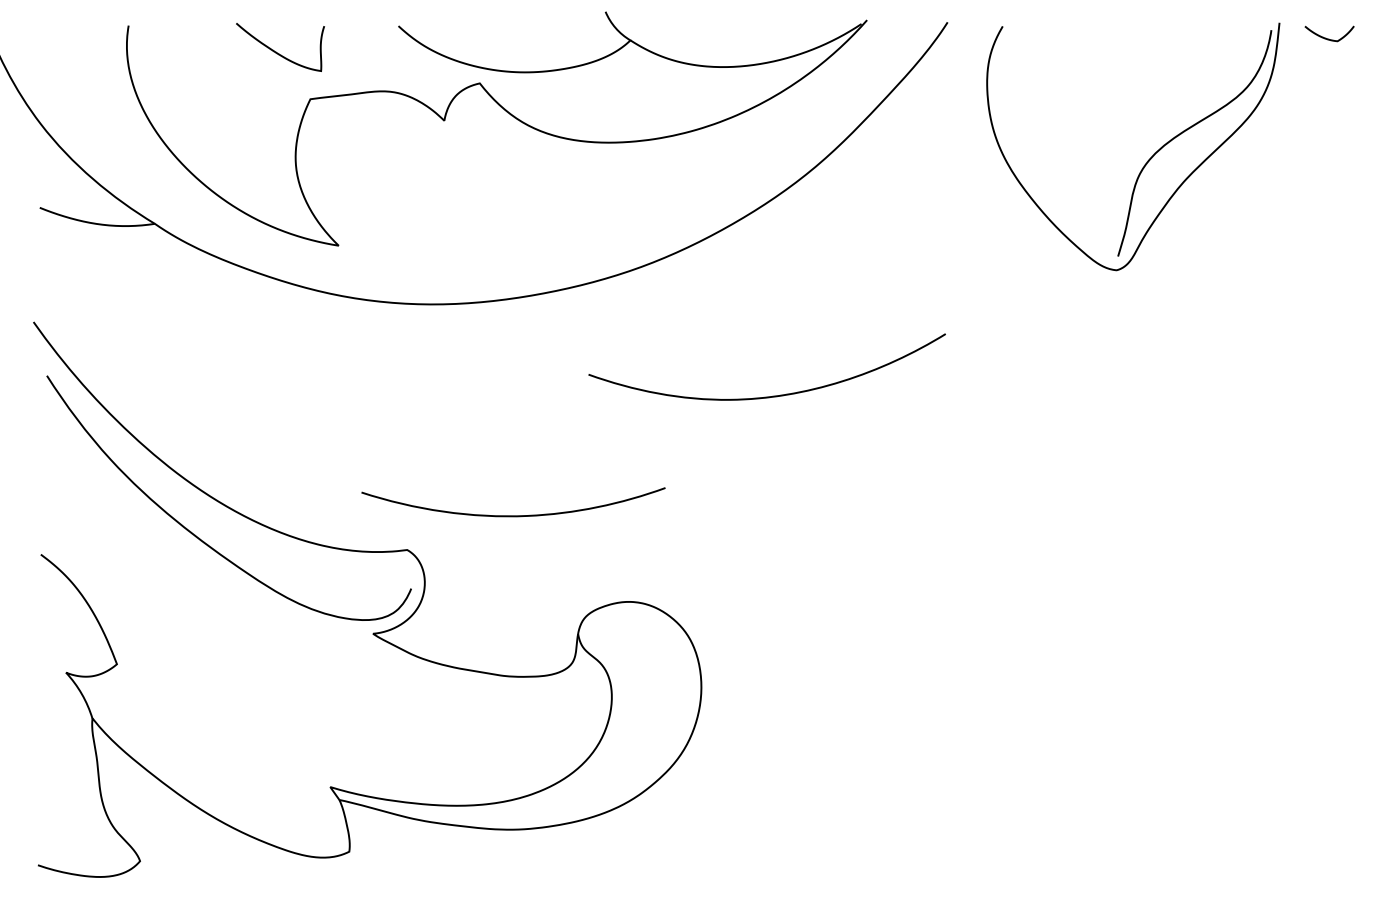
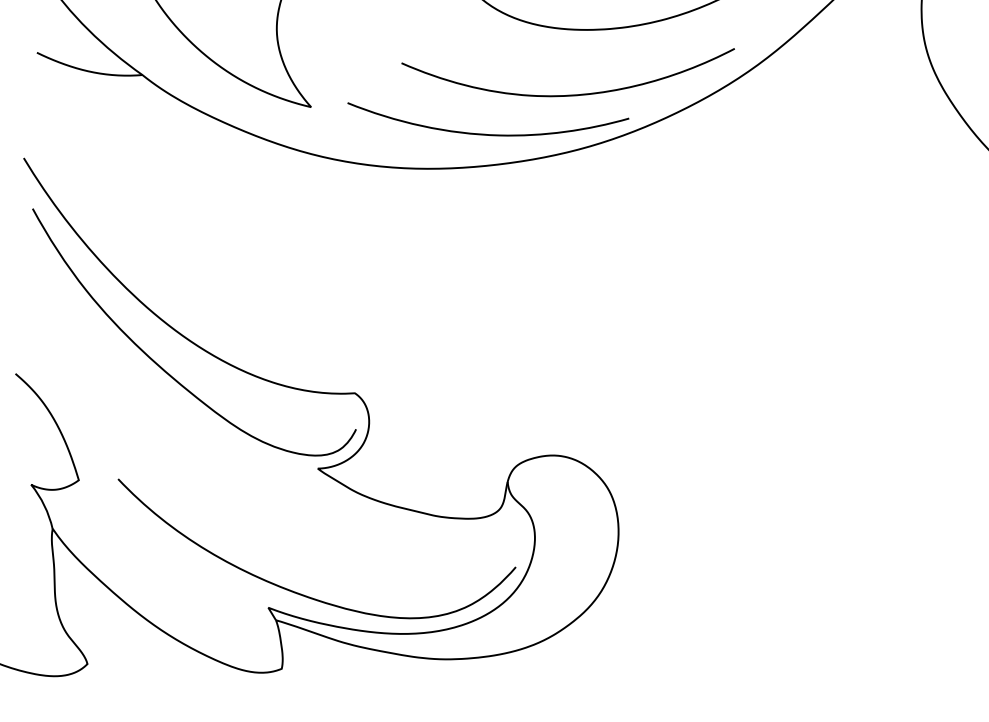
curve: (772, 395) -> (570, 94), moved
curve: (513, 515) -> (486, 134), moved
curve: (365, 769) -> (302, 593), added

